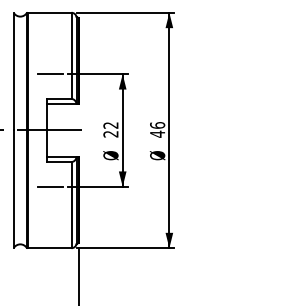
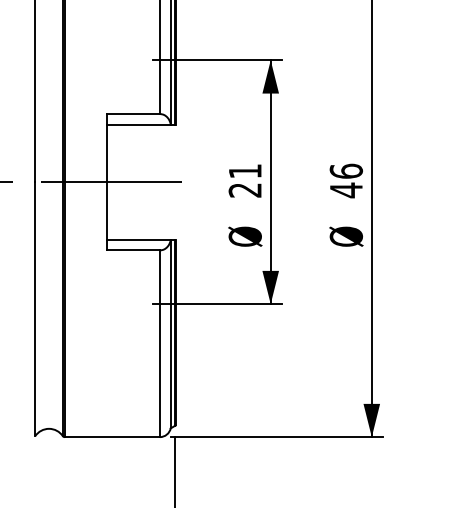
line: (50, 74) -> (114, 60), removed
text: (110, 125) -> (244, 171), 22 -> 21
line: (50, 186) -> (114, 303), removed

